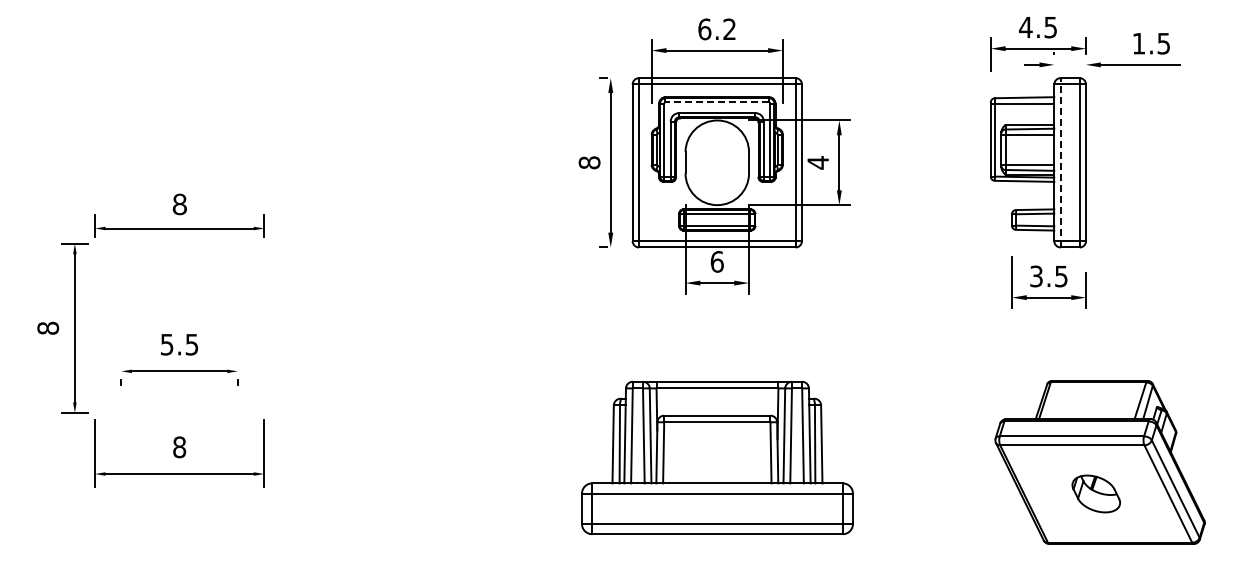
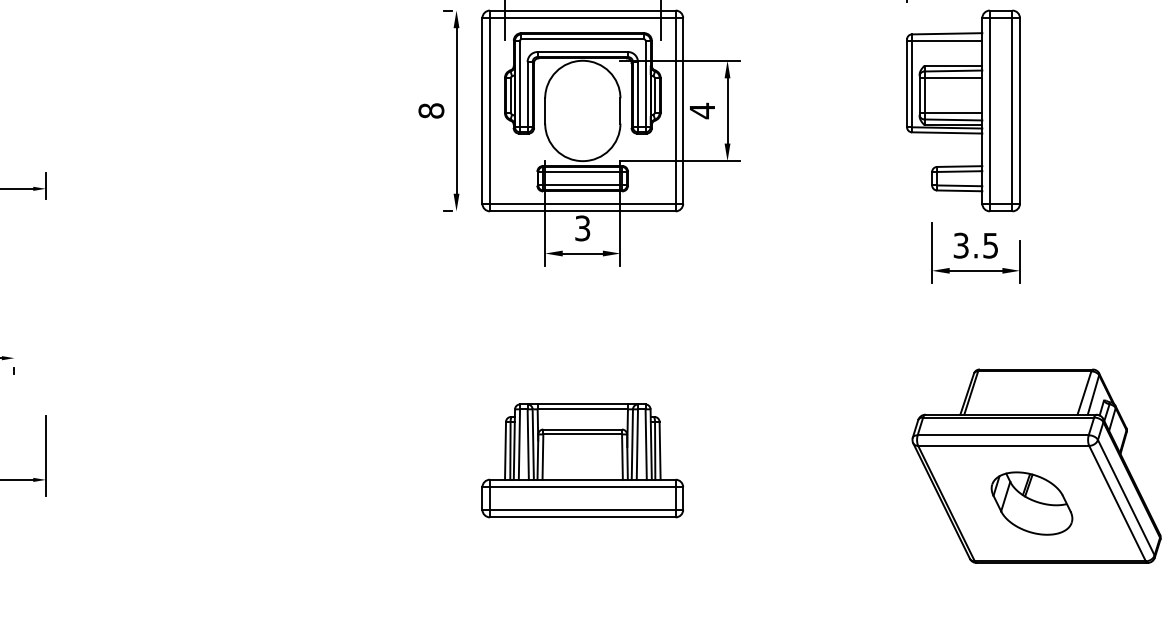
line: (717, 102) -> (583, 39), dashed -> solid
line: (1060, 162) -> (989, 110), dashed -> solid
text: (716, 261) -> (581, 227), 6 -> 3
part: (716, 457) -> (581, 460), size x0.62
part: (1096, 493) -> (1032, 502), size x1.43

